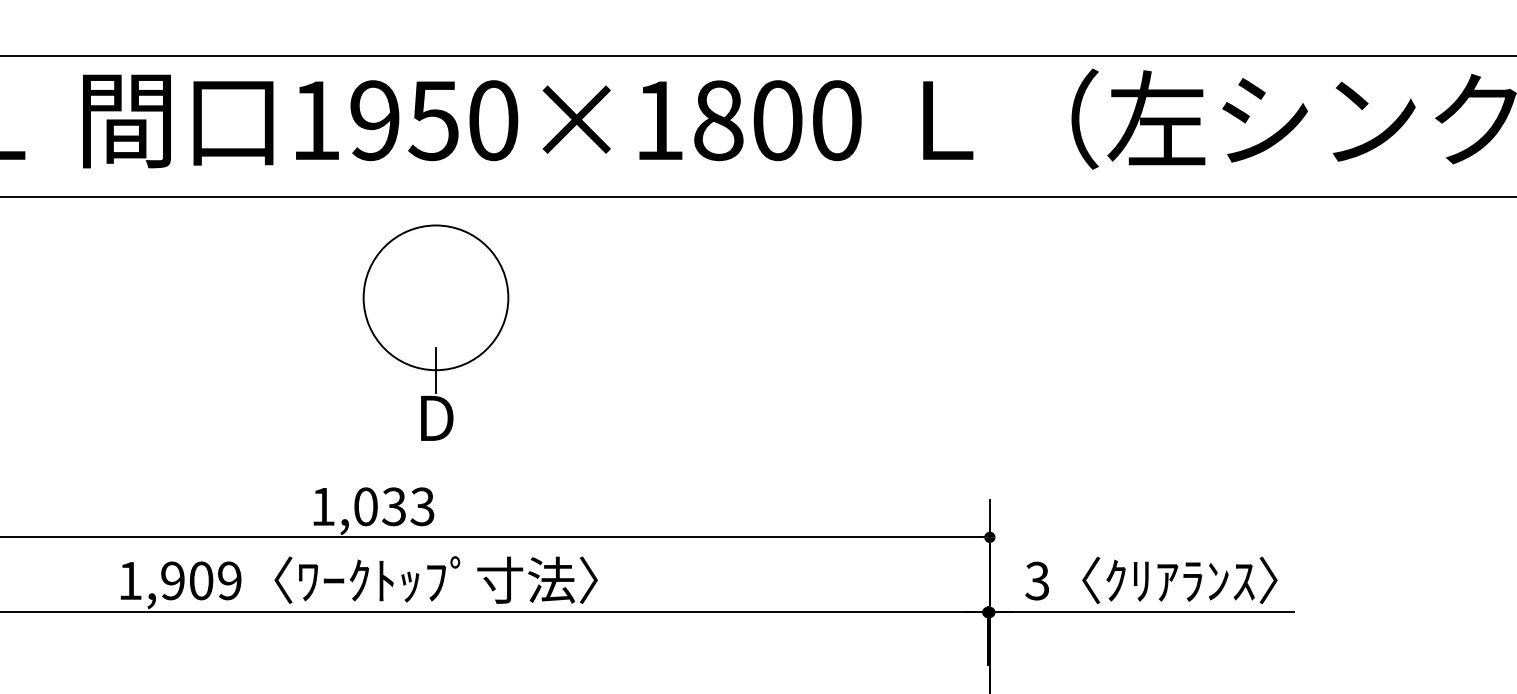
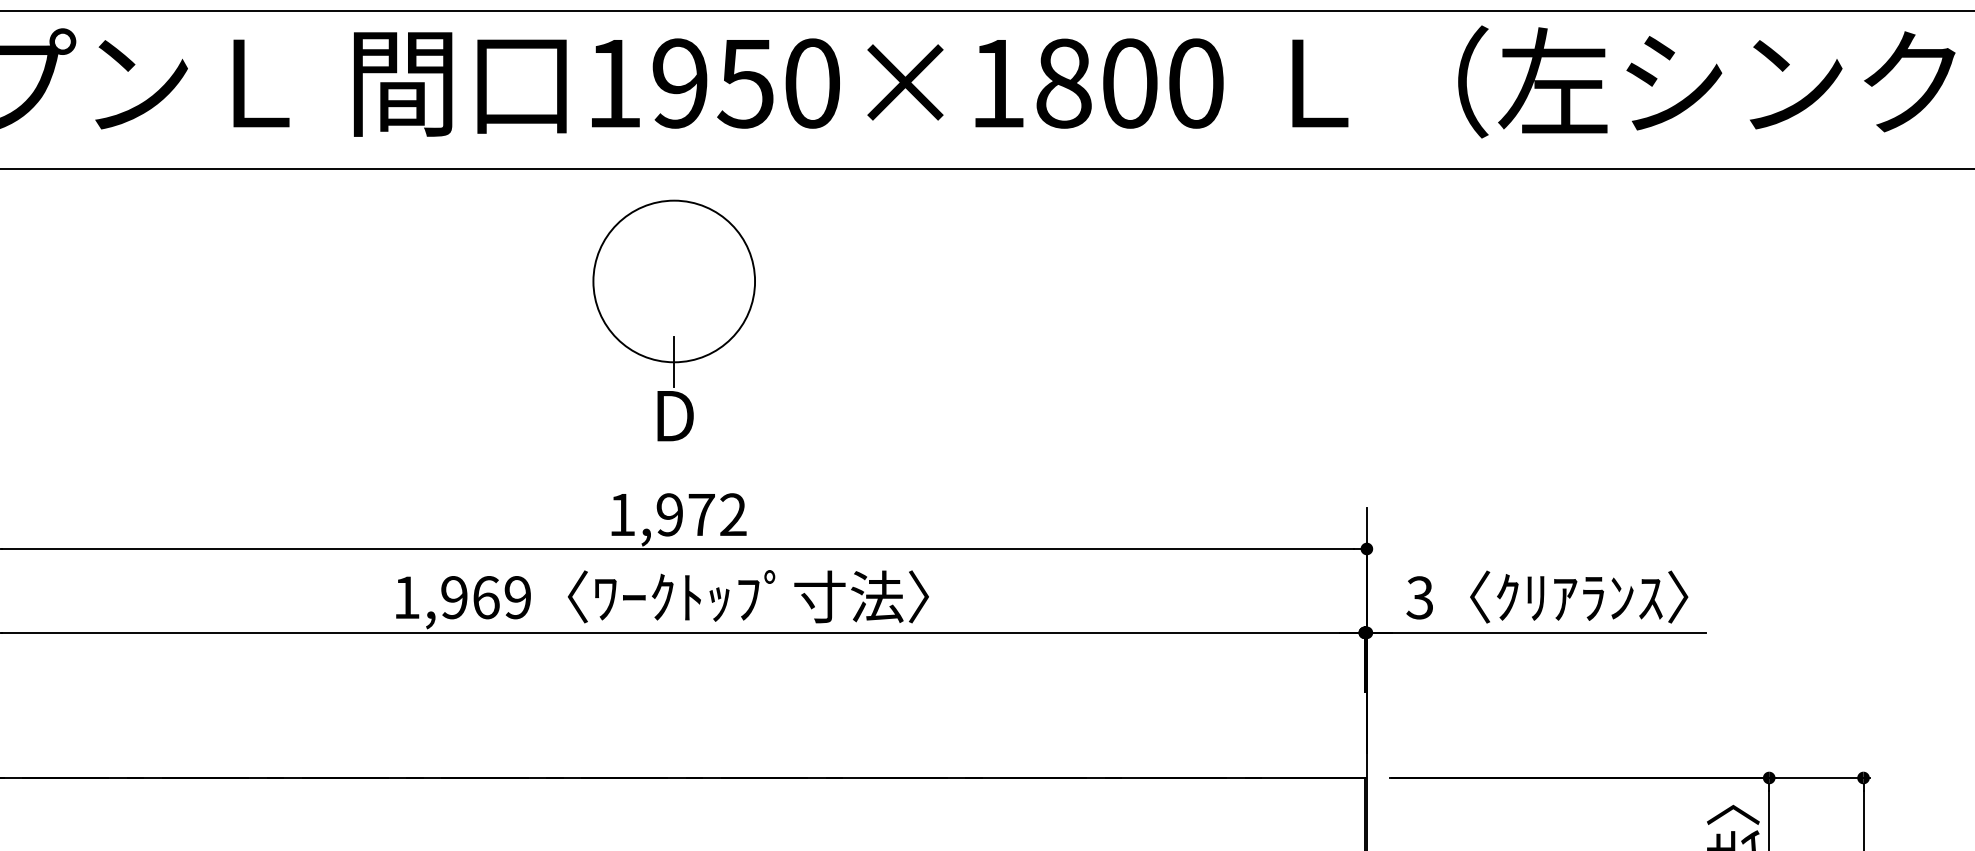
part: (435, 332) -> (673, 320), moved
text: (394, 506) -> (701, 514), 1,033 -> 1,972
text: (201, 580) -> (486, 597), 1,909 -> 1,969

